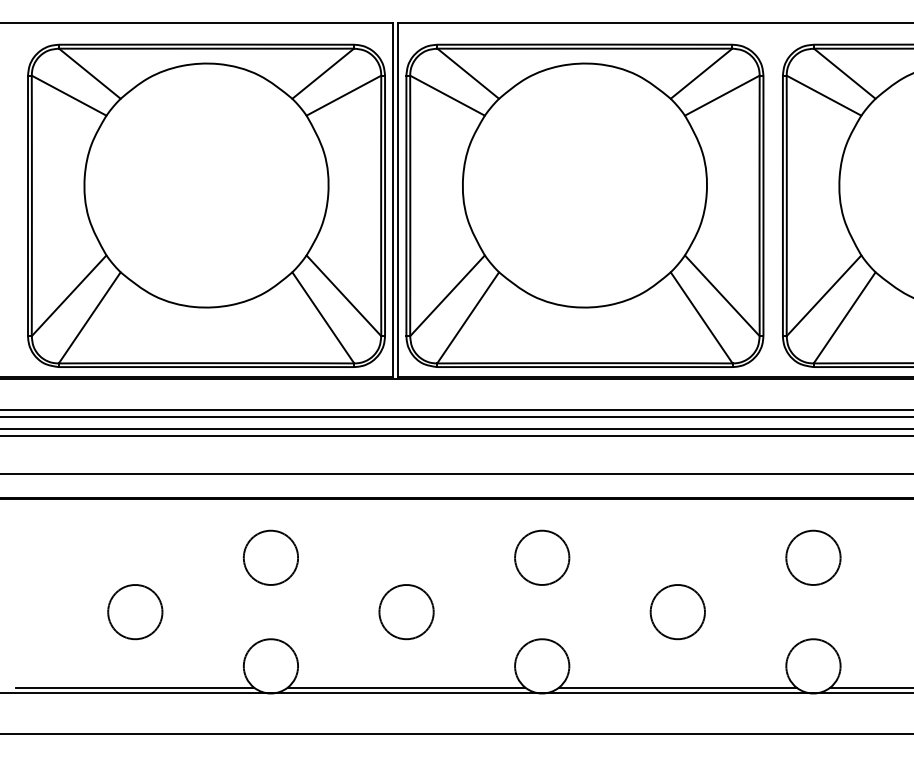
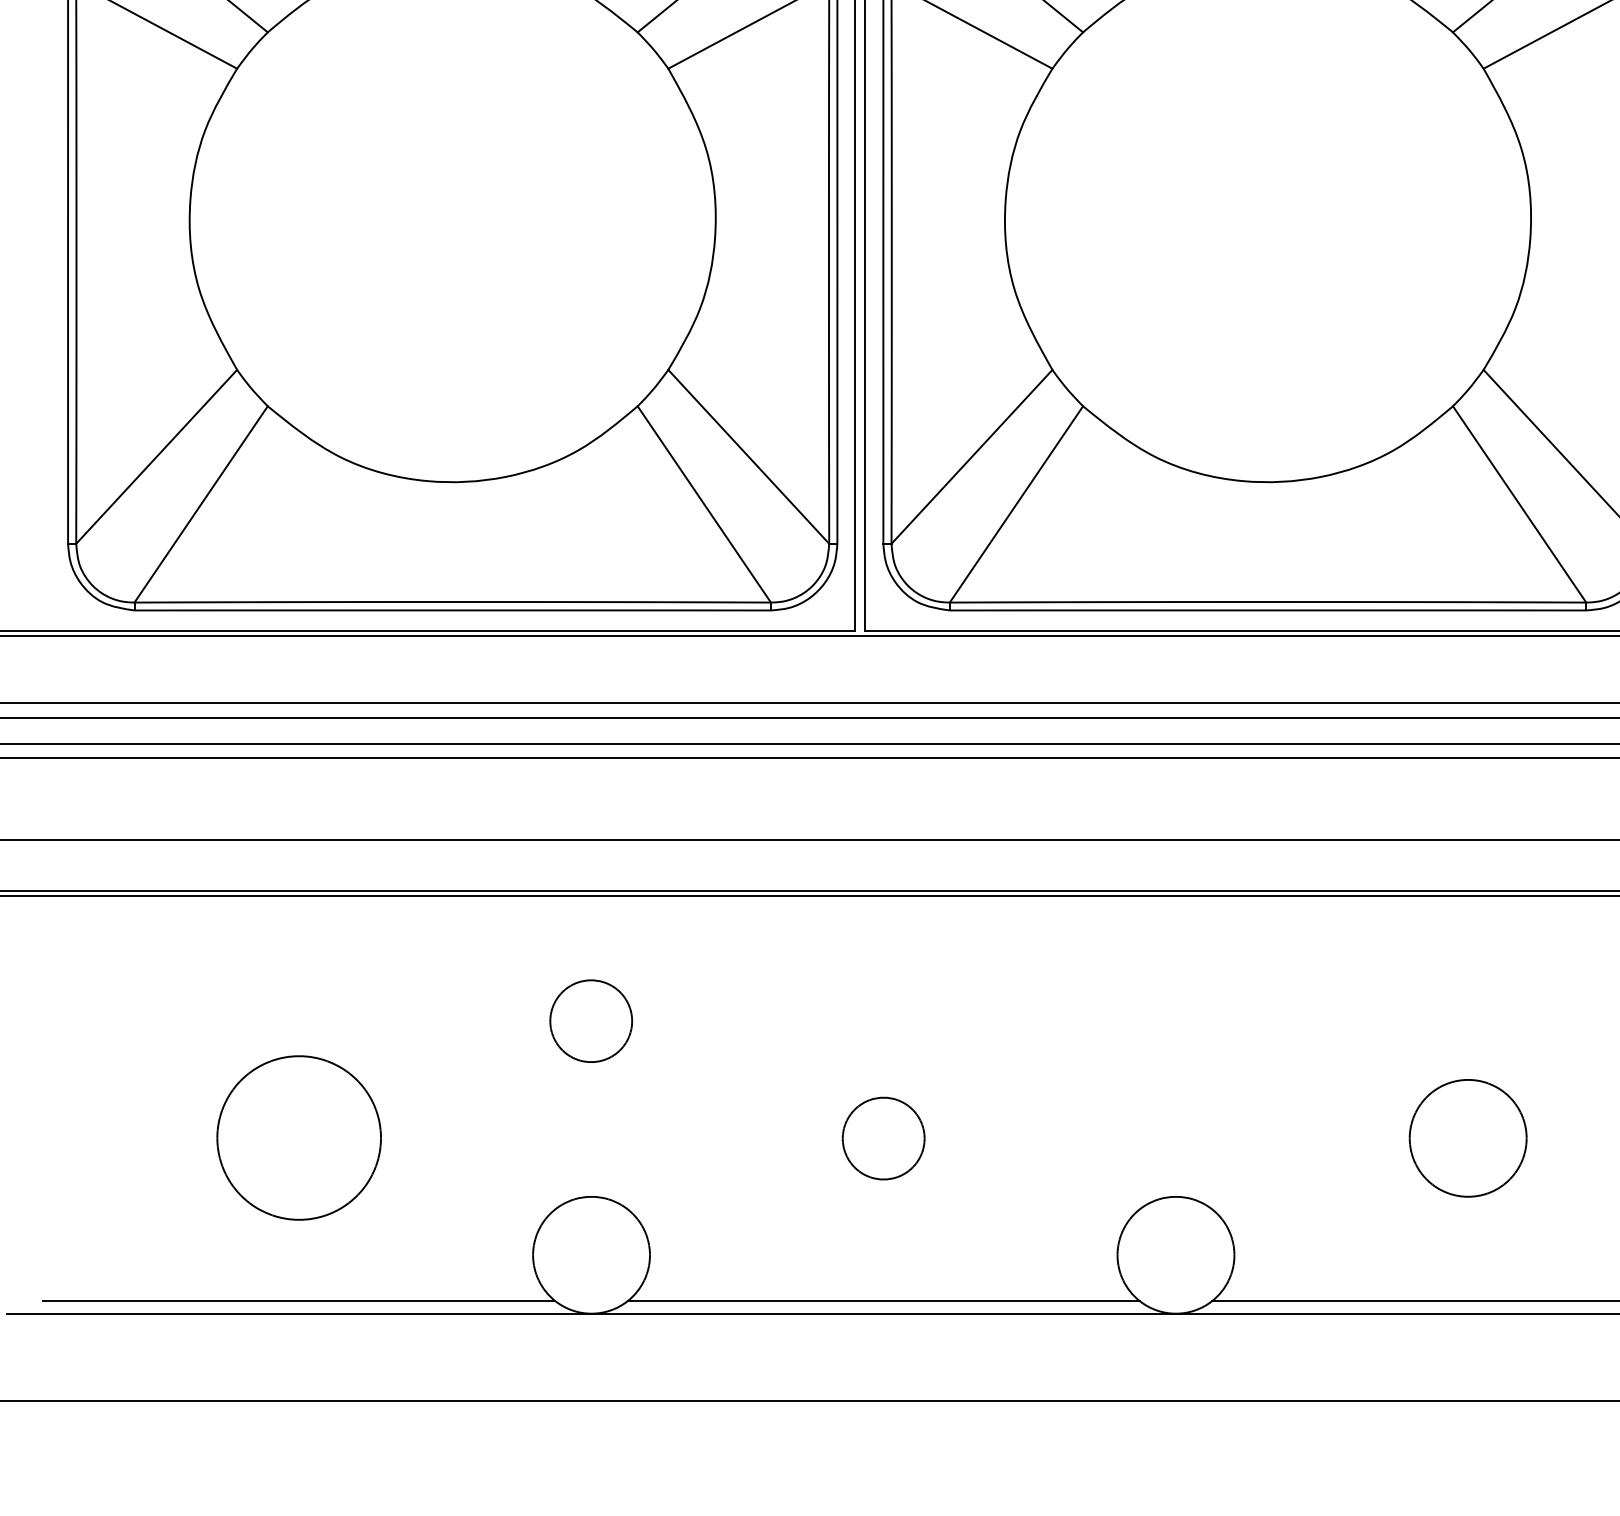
part: (270, 557) -> (590, 1020), size x0.7
part: (542, 557) -> (1176, 1020), removed
part: (135, 612) -> (299, 1139), size x1.4
part: (406, 612) -> (883, 1139), size x0.7

